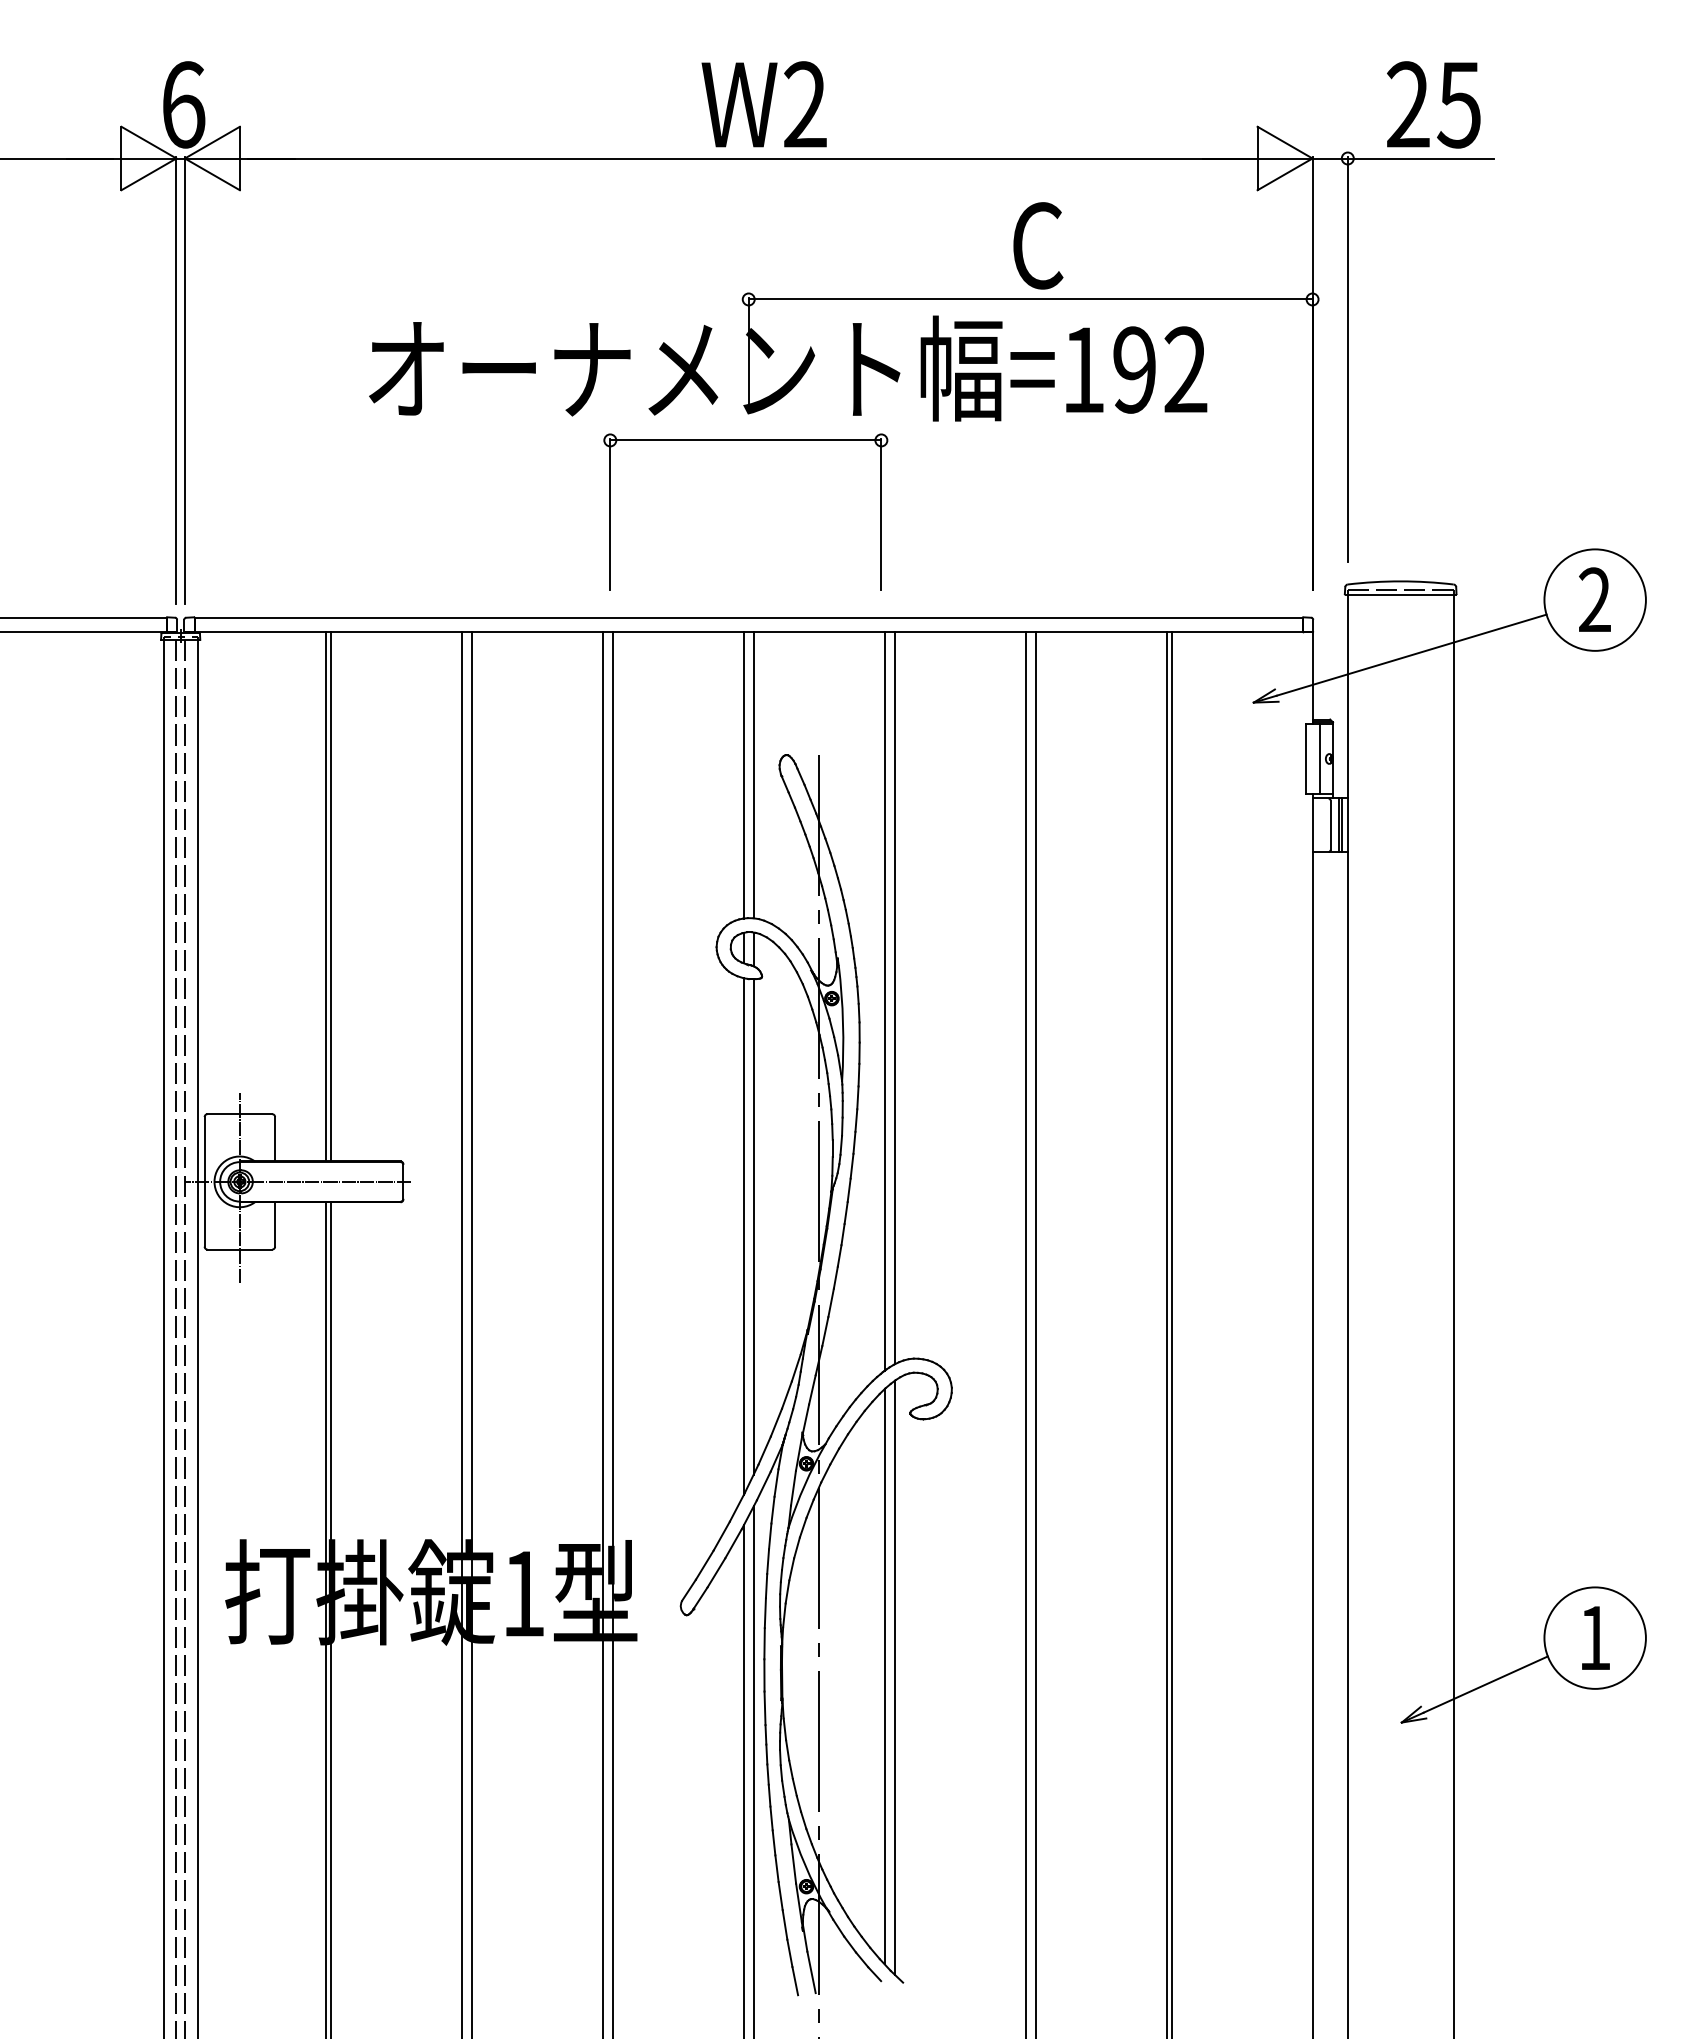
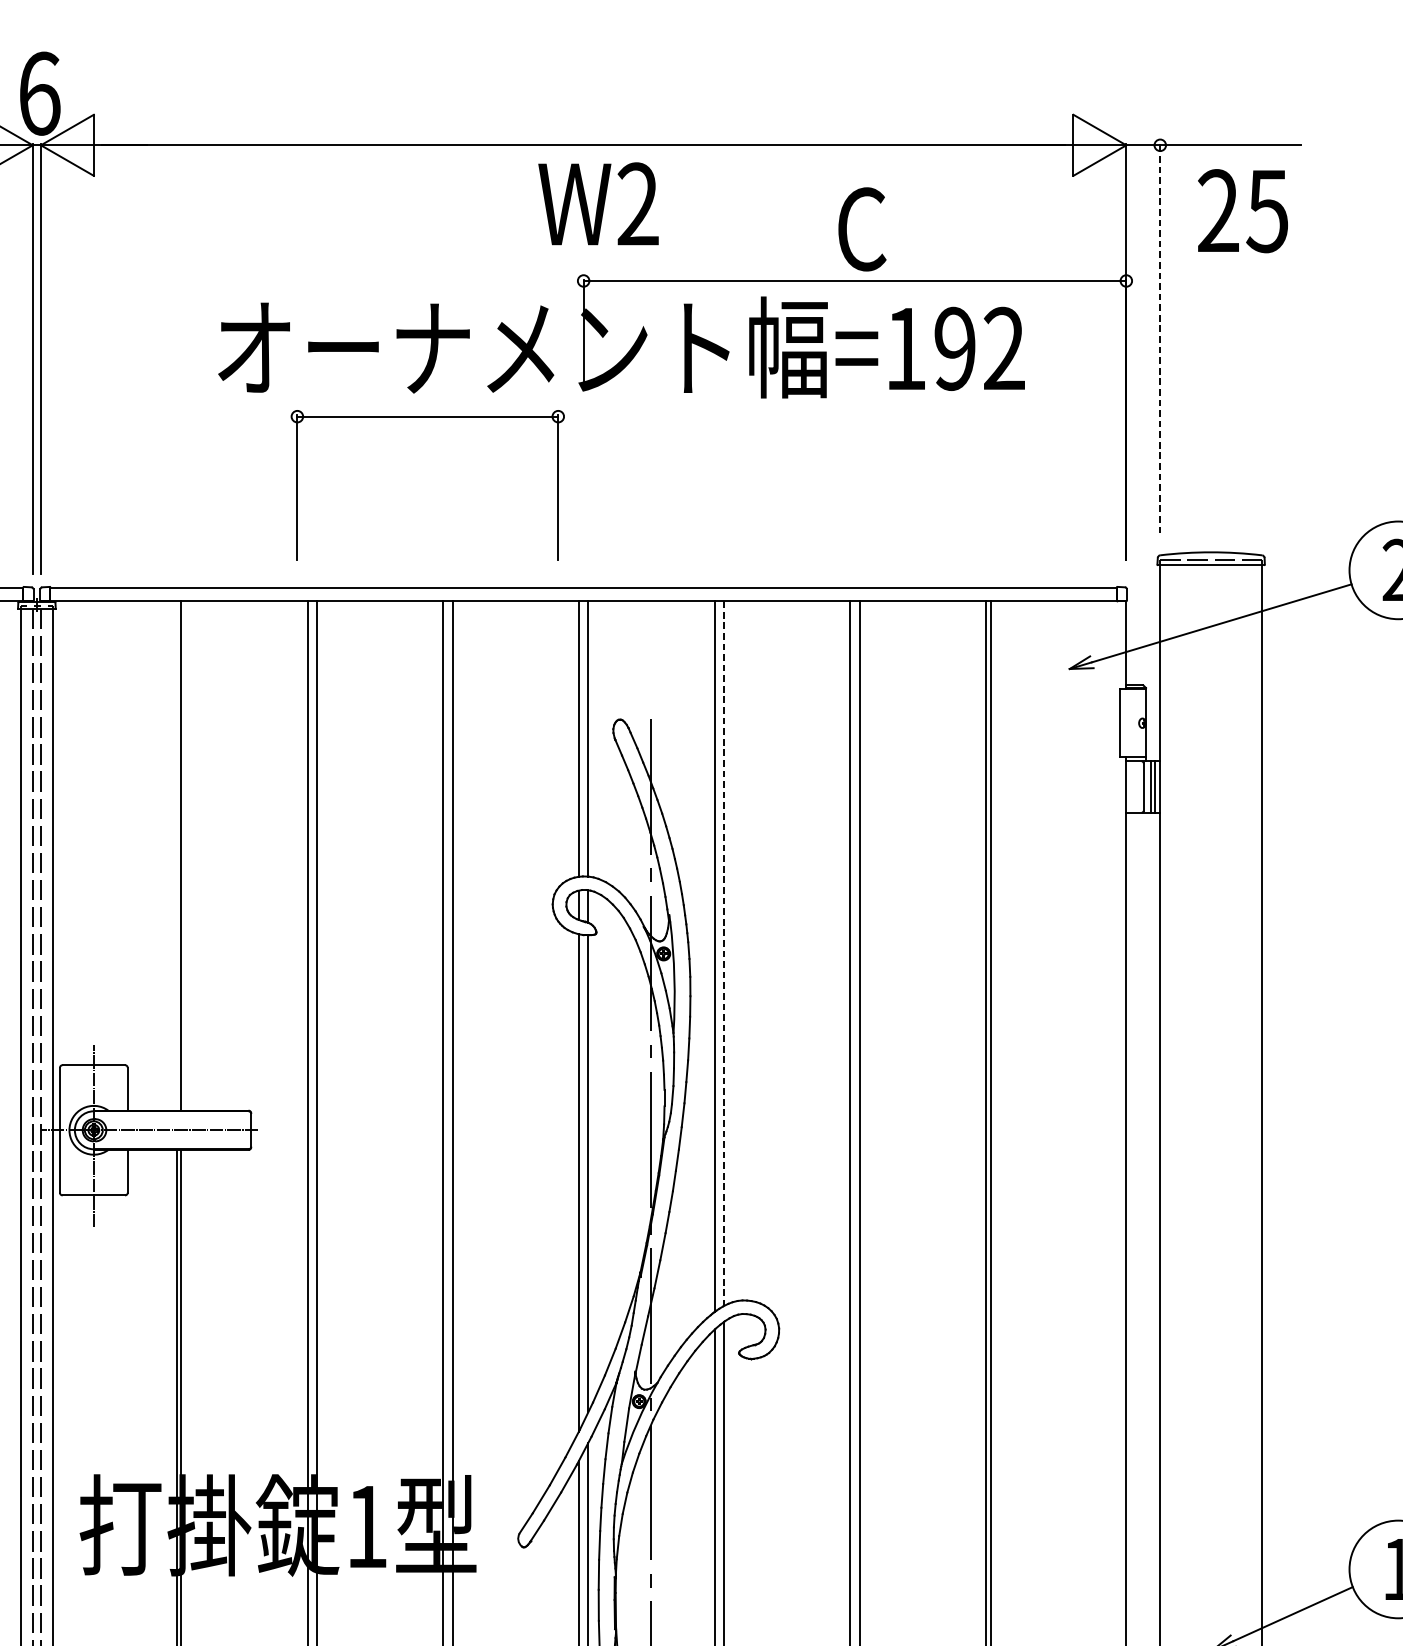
text: (763, 104) -> (597, 204), moved
text: (1433, 104) -> (1242, 210), moved
line: (1347, 358) -> (1159, 337), solid -> dashed
part: (745, 440) -> (427, 416), moved
line: (1319, 758) -> (1133, 722), removed
line: (325, 896) -> (176, 855), removed
line: (894, 998) -> (723, 953), solid -> dashed

